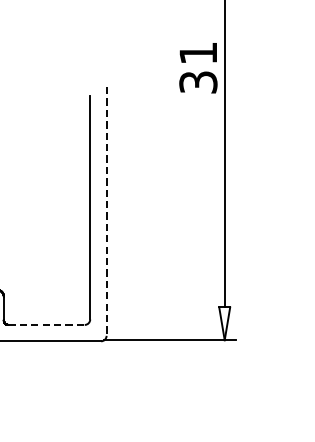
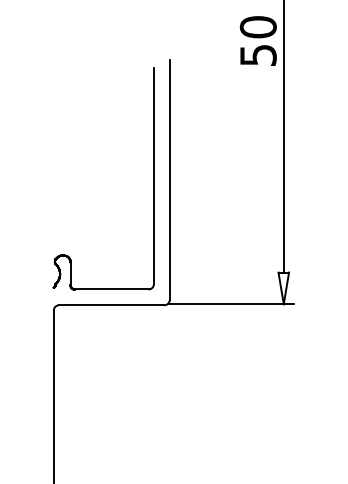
text: (197, 67) -> (257, 40), 31 -> 50
line: (106, 212) -> (169, 180), dashed -> solid
line: (46, 324) -> (111, 289), dashed -> solid

